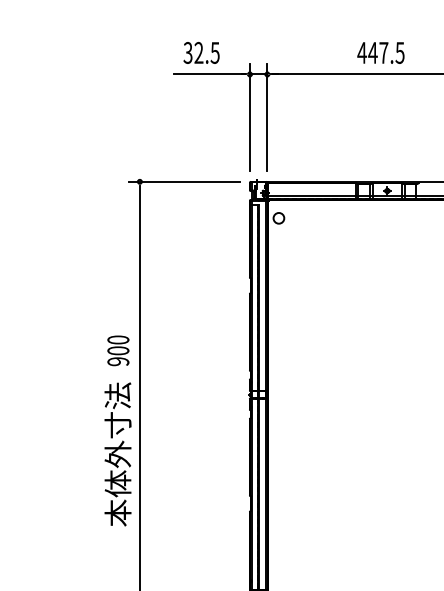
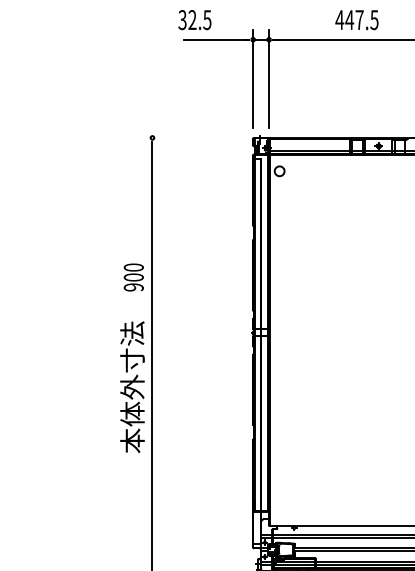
text: (201, 53) -> (194, 20), moved
text: (380, 53) -> (356, 20), moved
line: (184, 181) -> (193, 137), removed
text: (118, 350) -> (133, 277), moved

